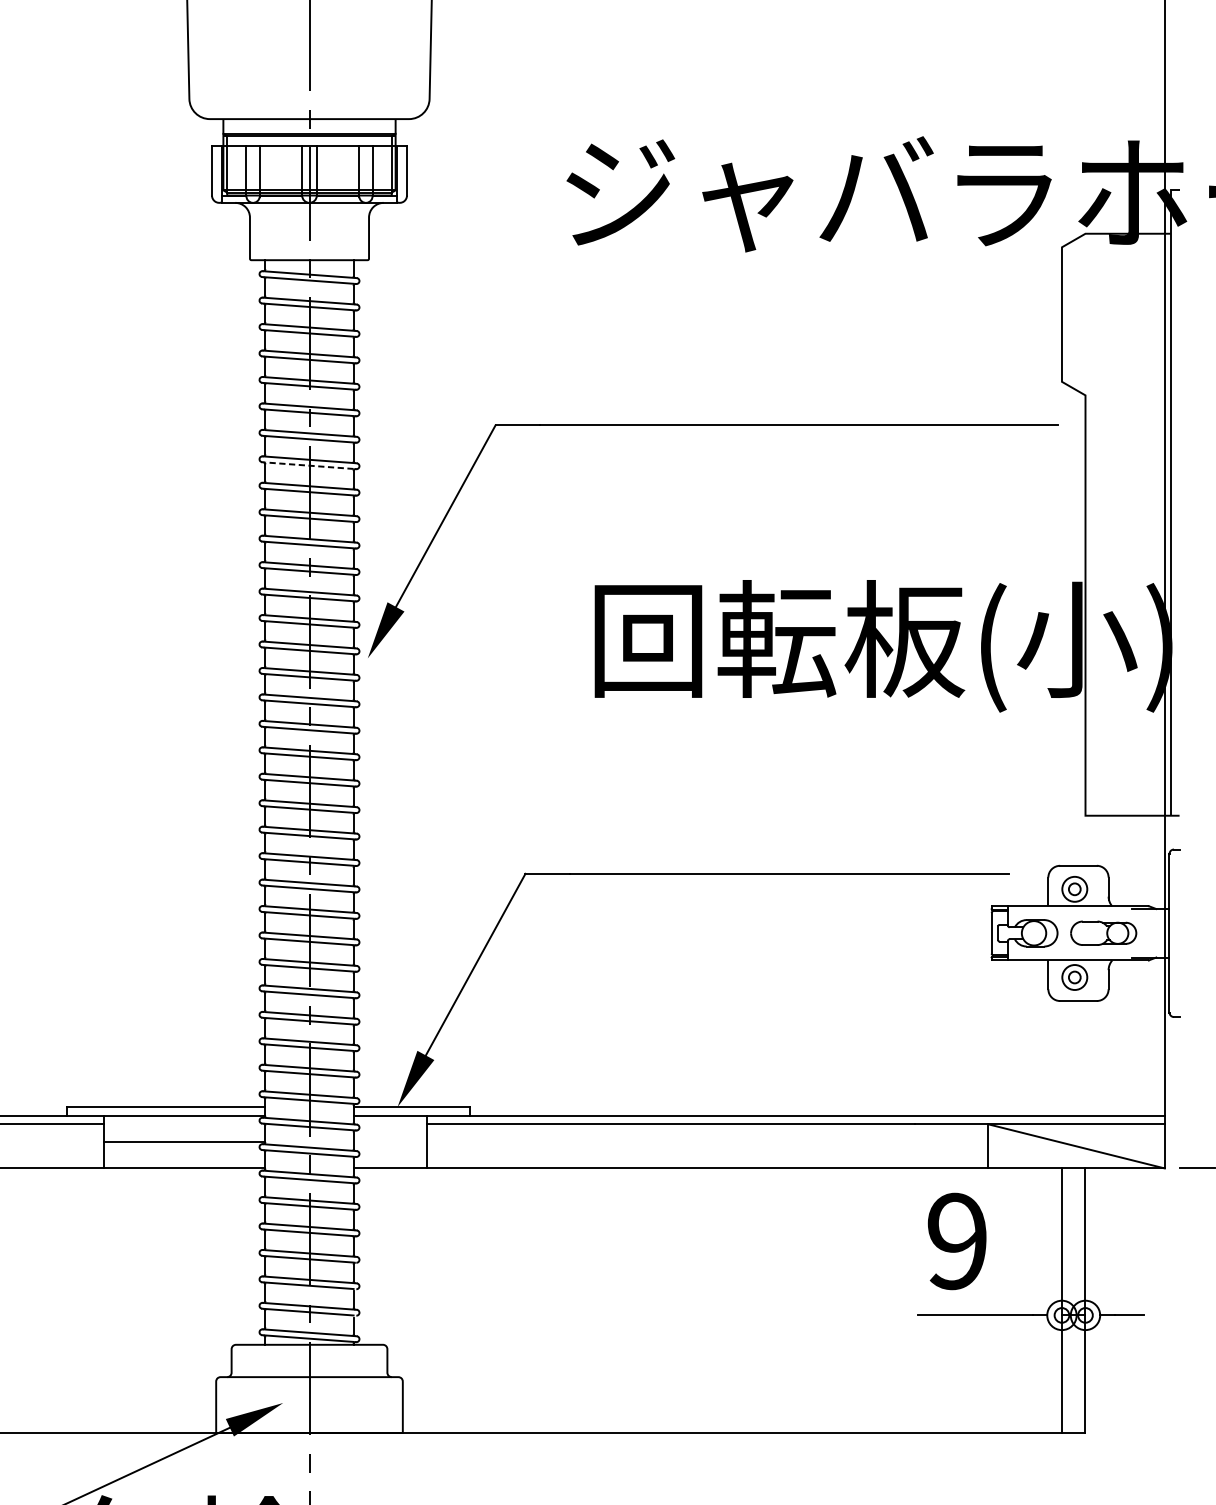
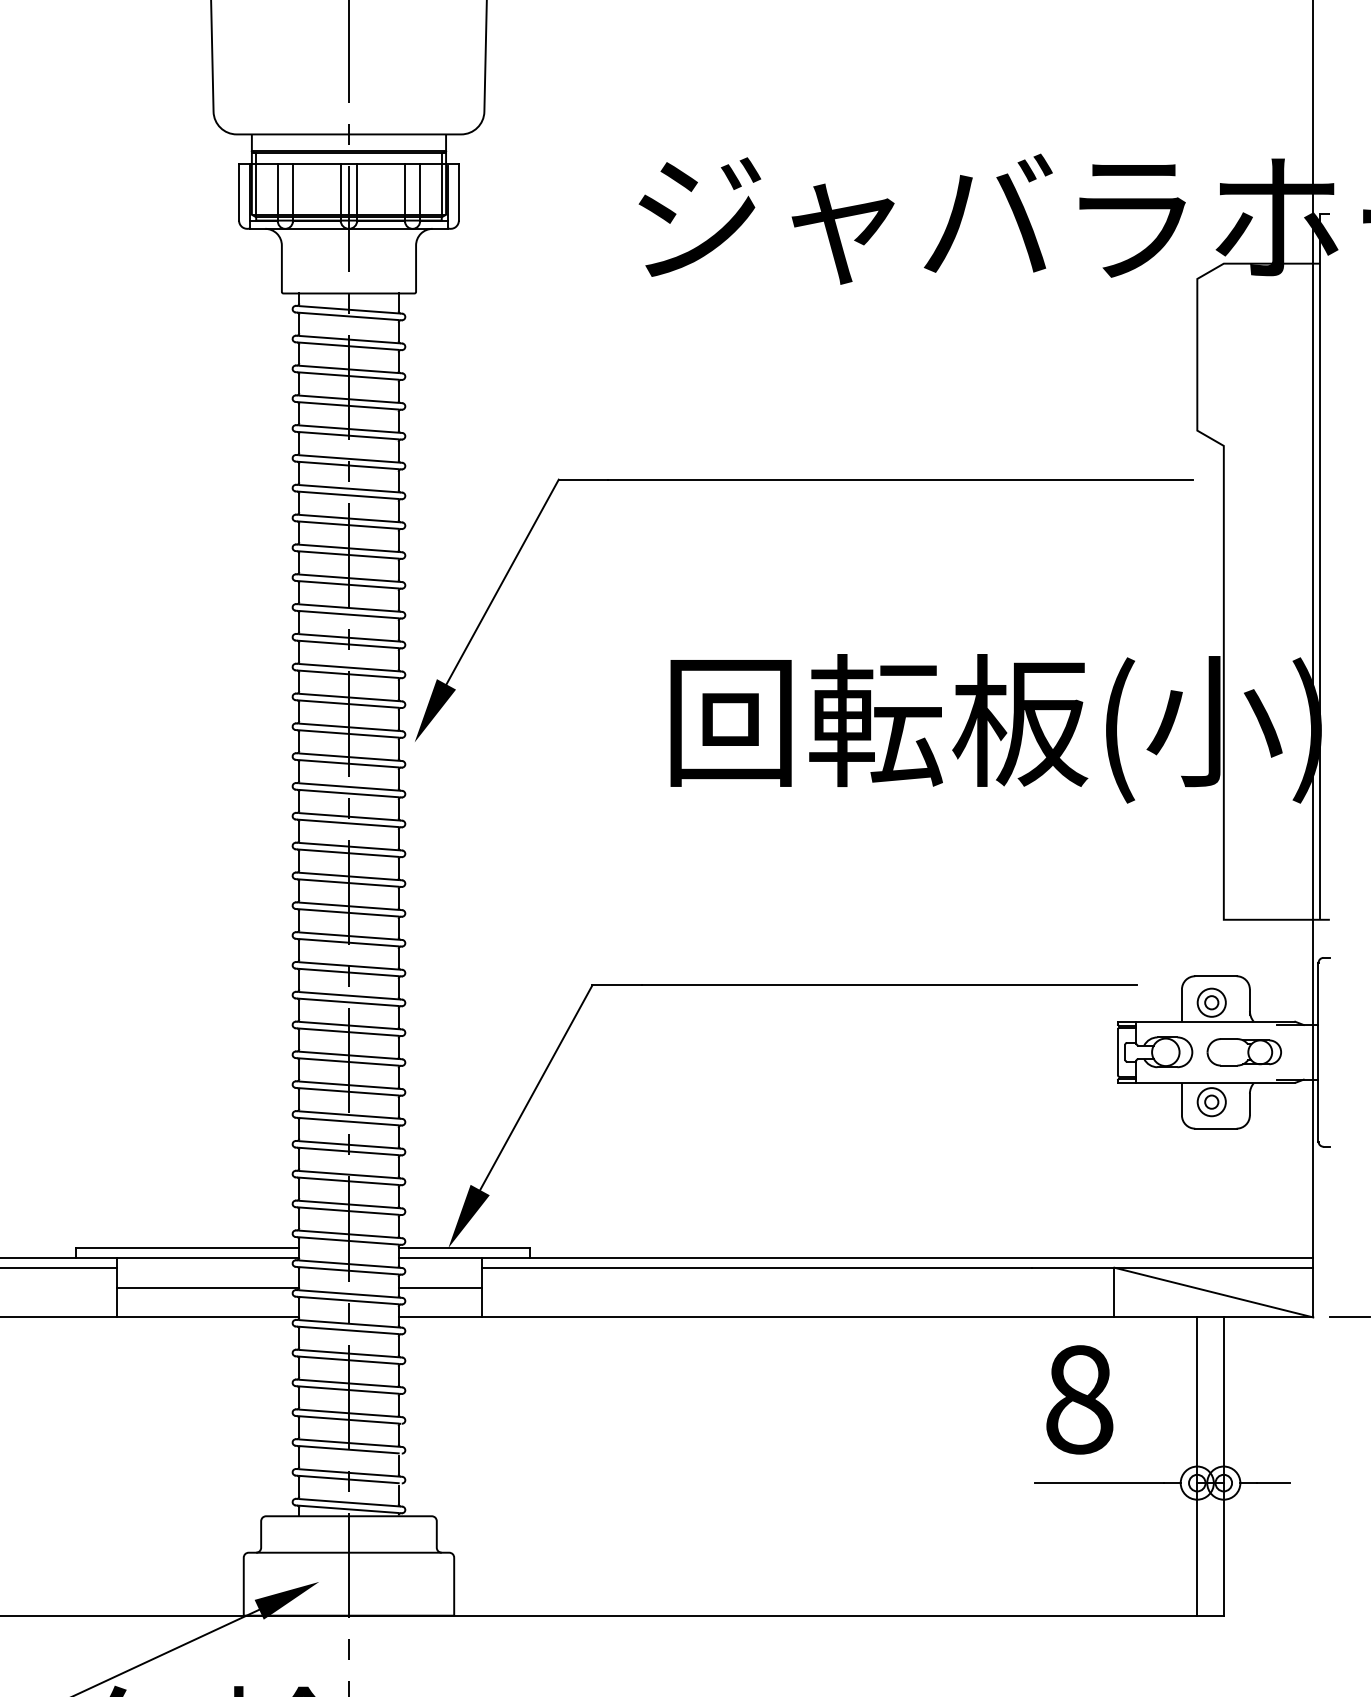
line: (309, 465) -> (348, 525), dashed -> solid
line: (389, 1141) -> (439, 1287), added
text: (957, 1241) -> (1079, 1399), 9 -> 8

